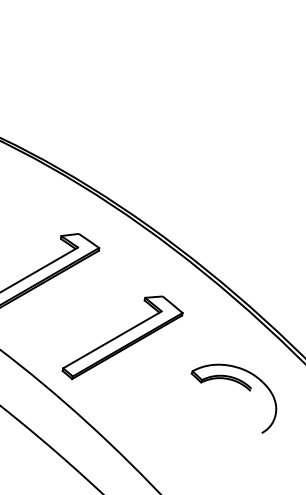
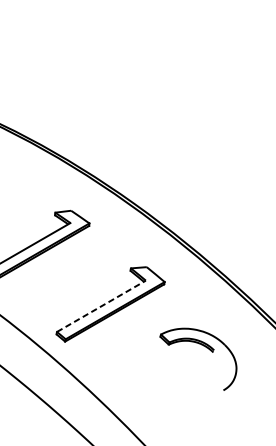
line: (112, 339) -> (101, 305), solid -> dashed
part: (241, 385) -> (205, 347), moved

